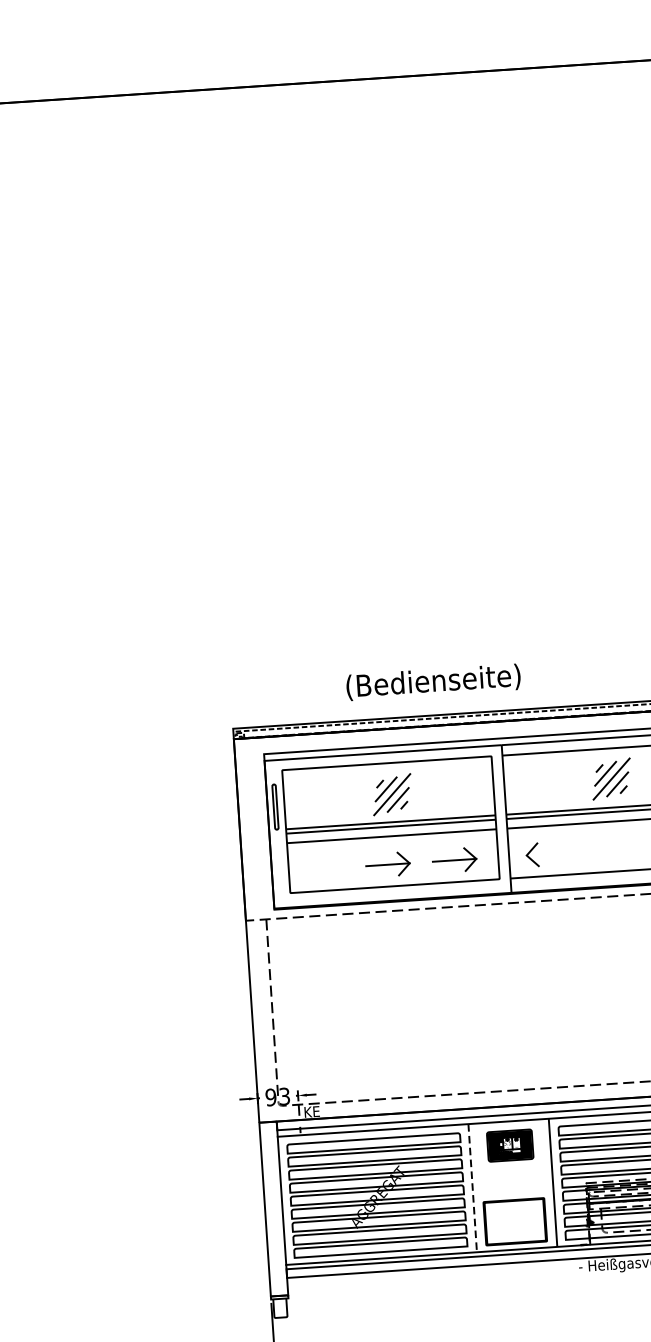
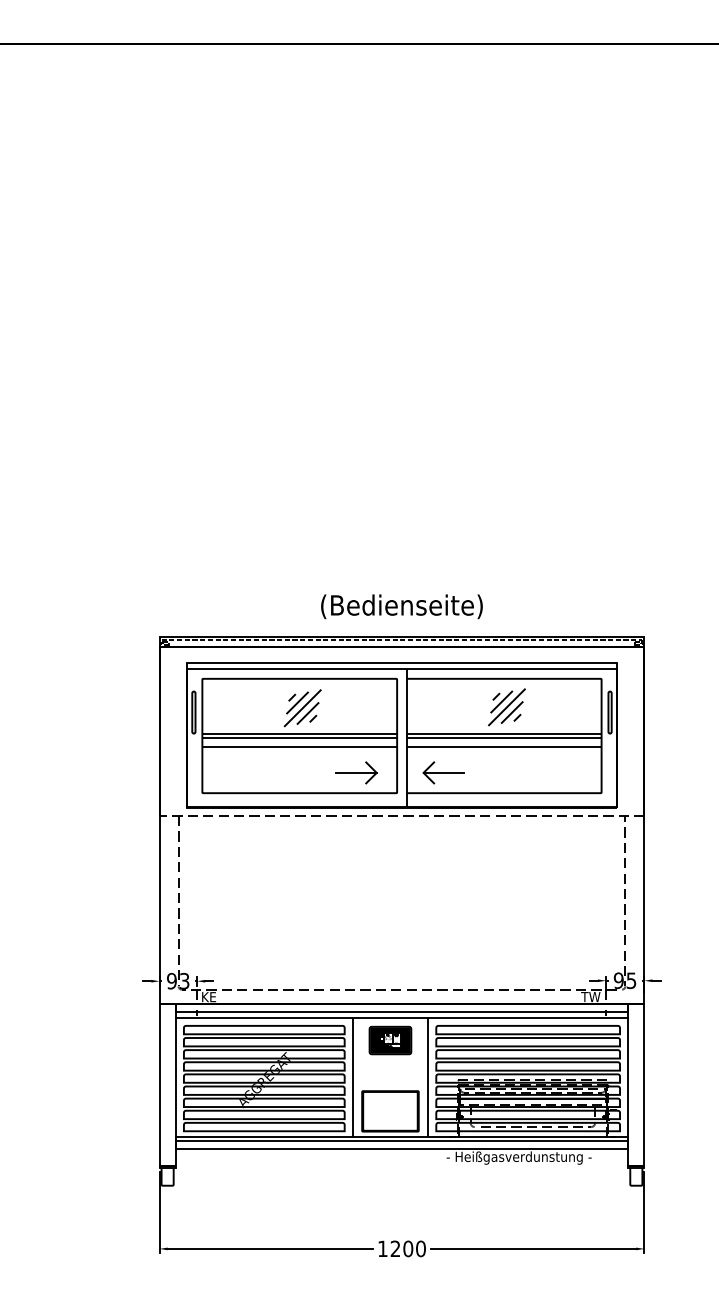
text: (433, 682) -> (401, 606), moved
line: (548, 853) -> (443, 772), added
part: (387, 864) -> (294, 772), removed
line: (473, 1188) -> (353, 1077), dashed -> solid

